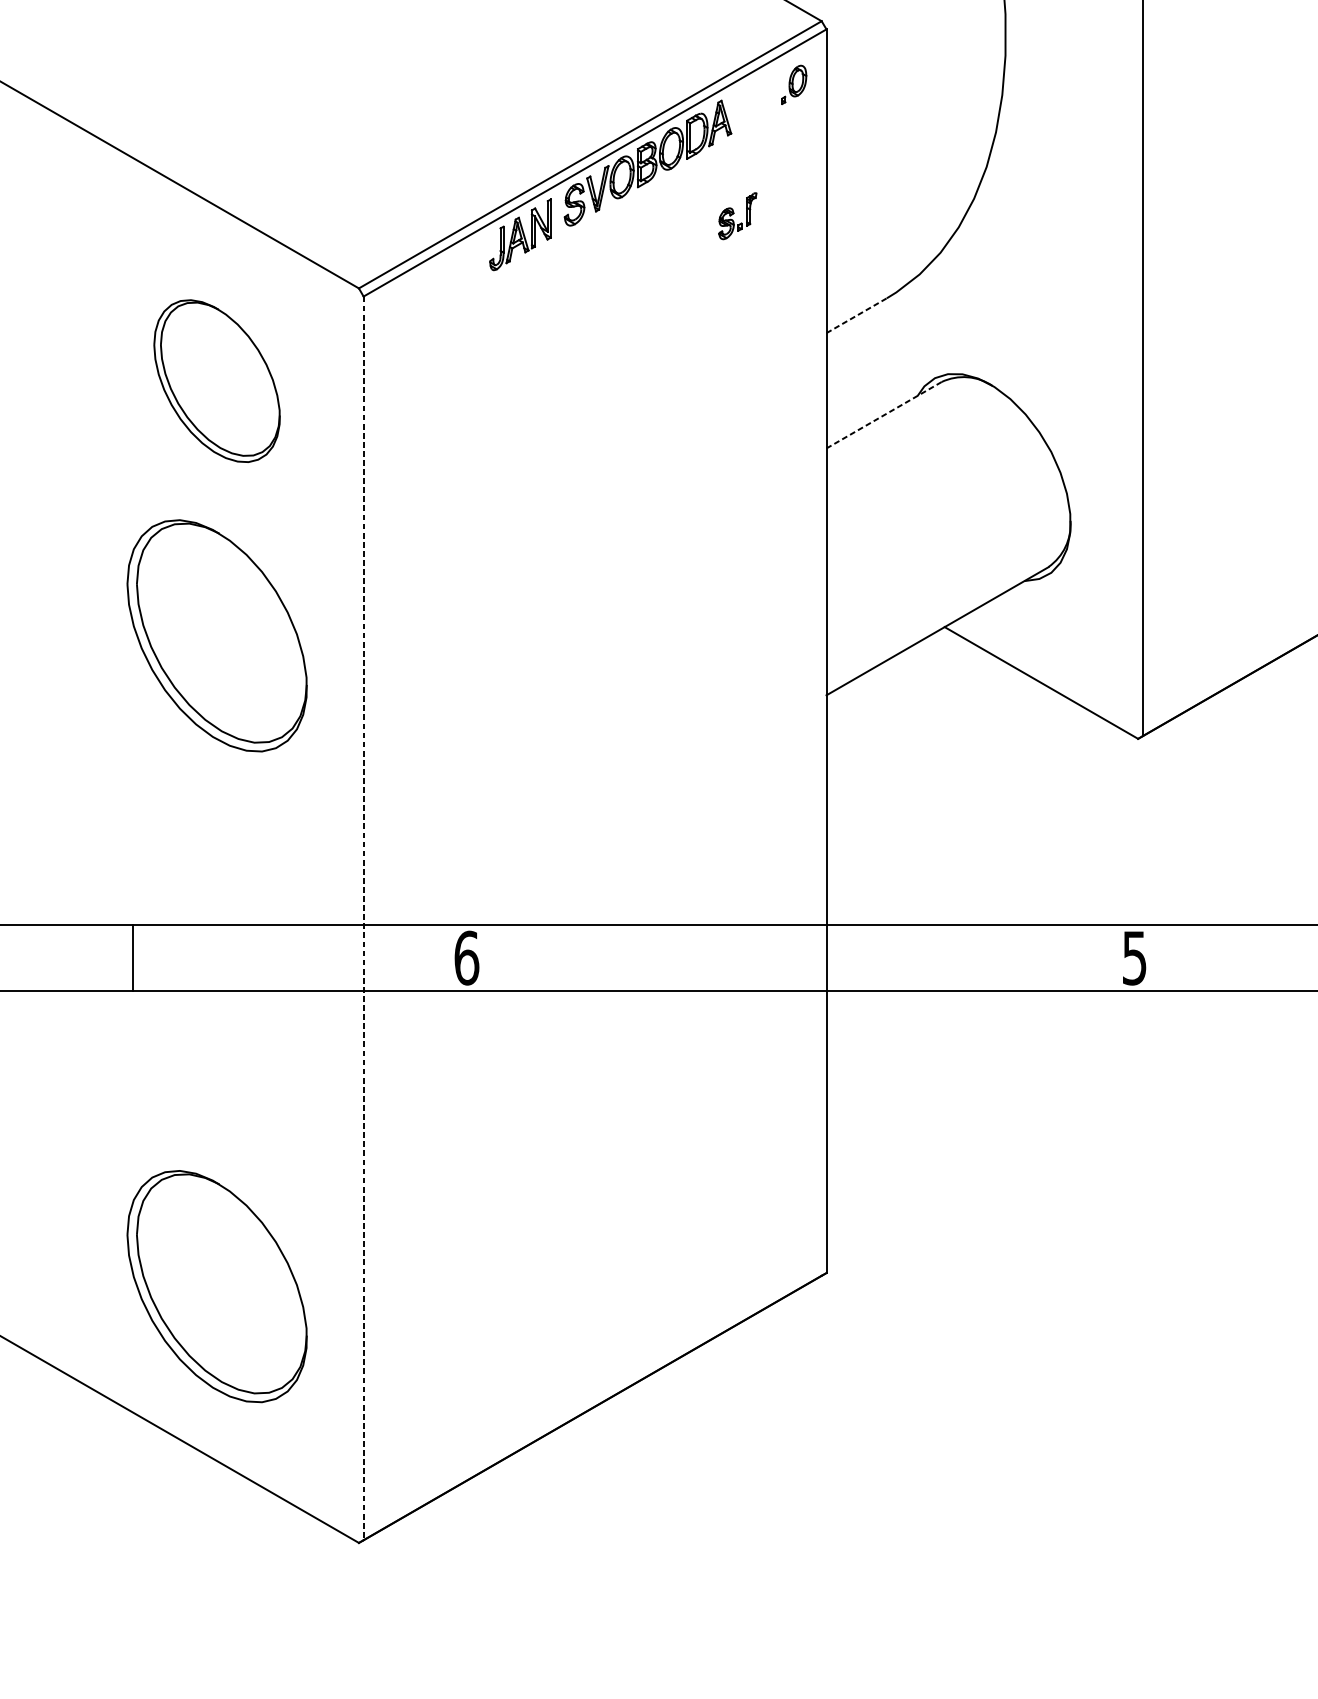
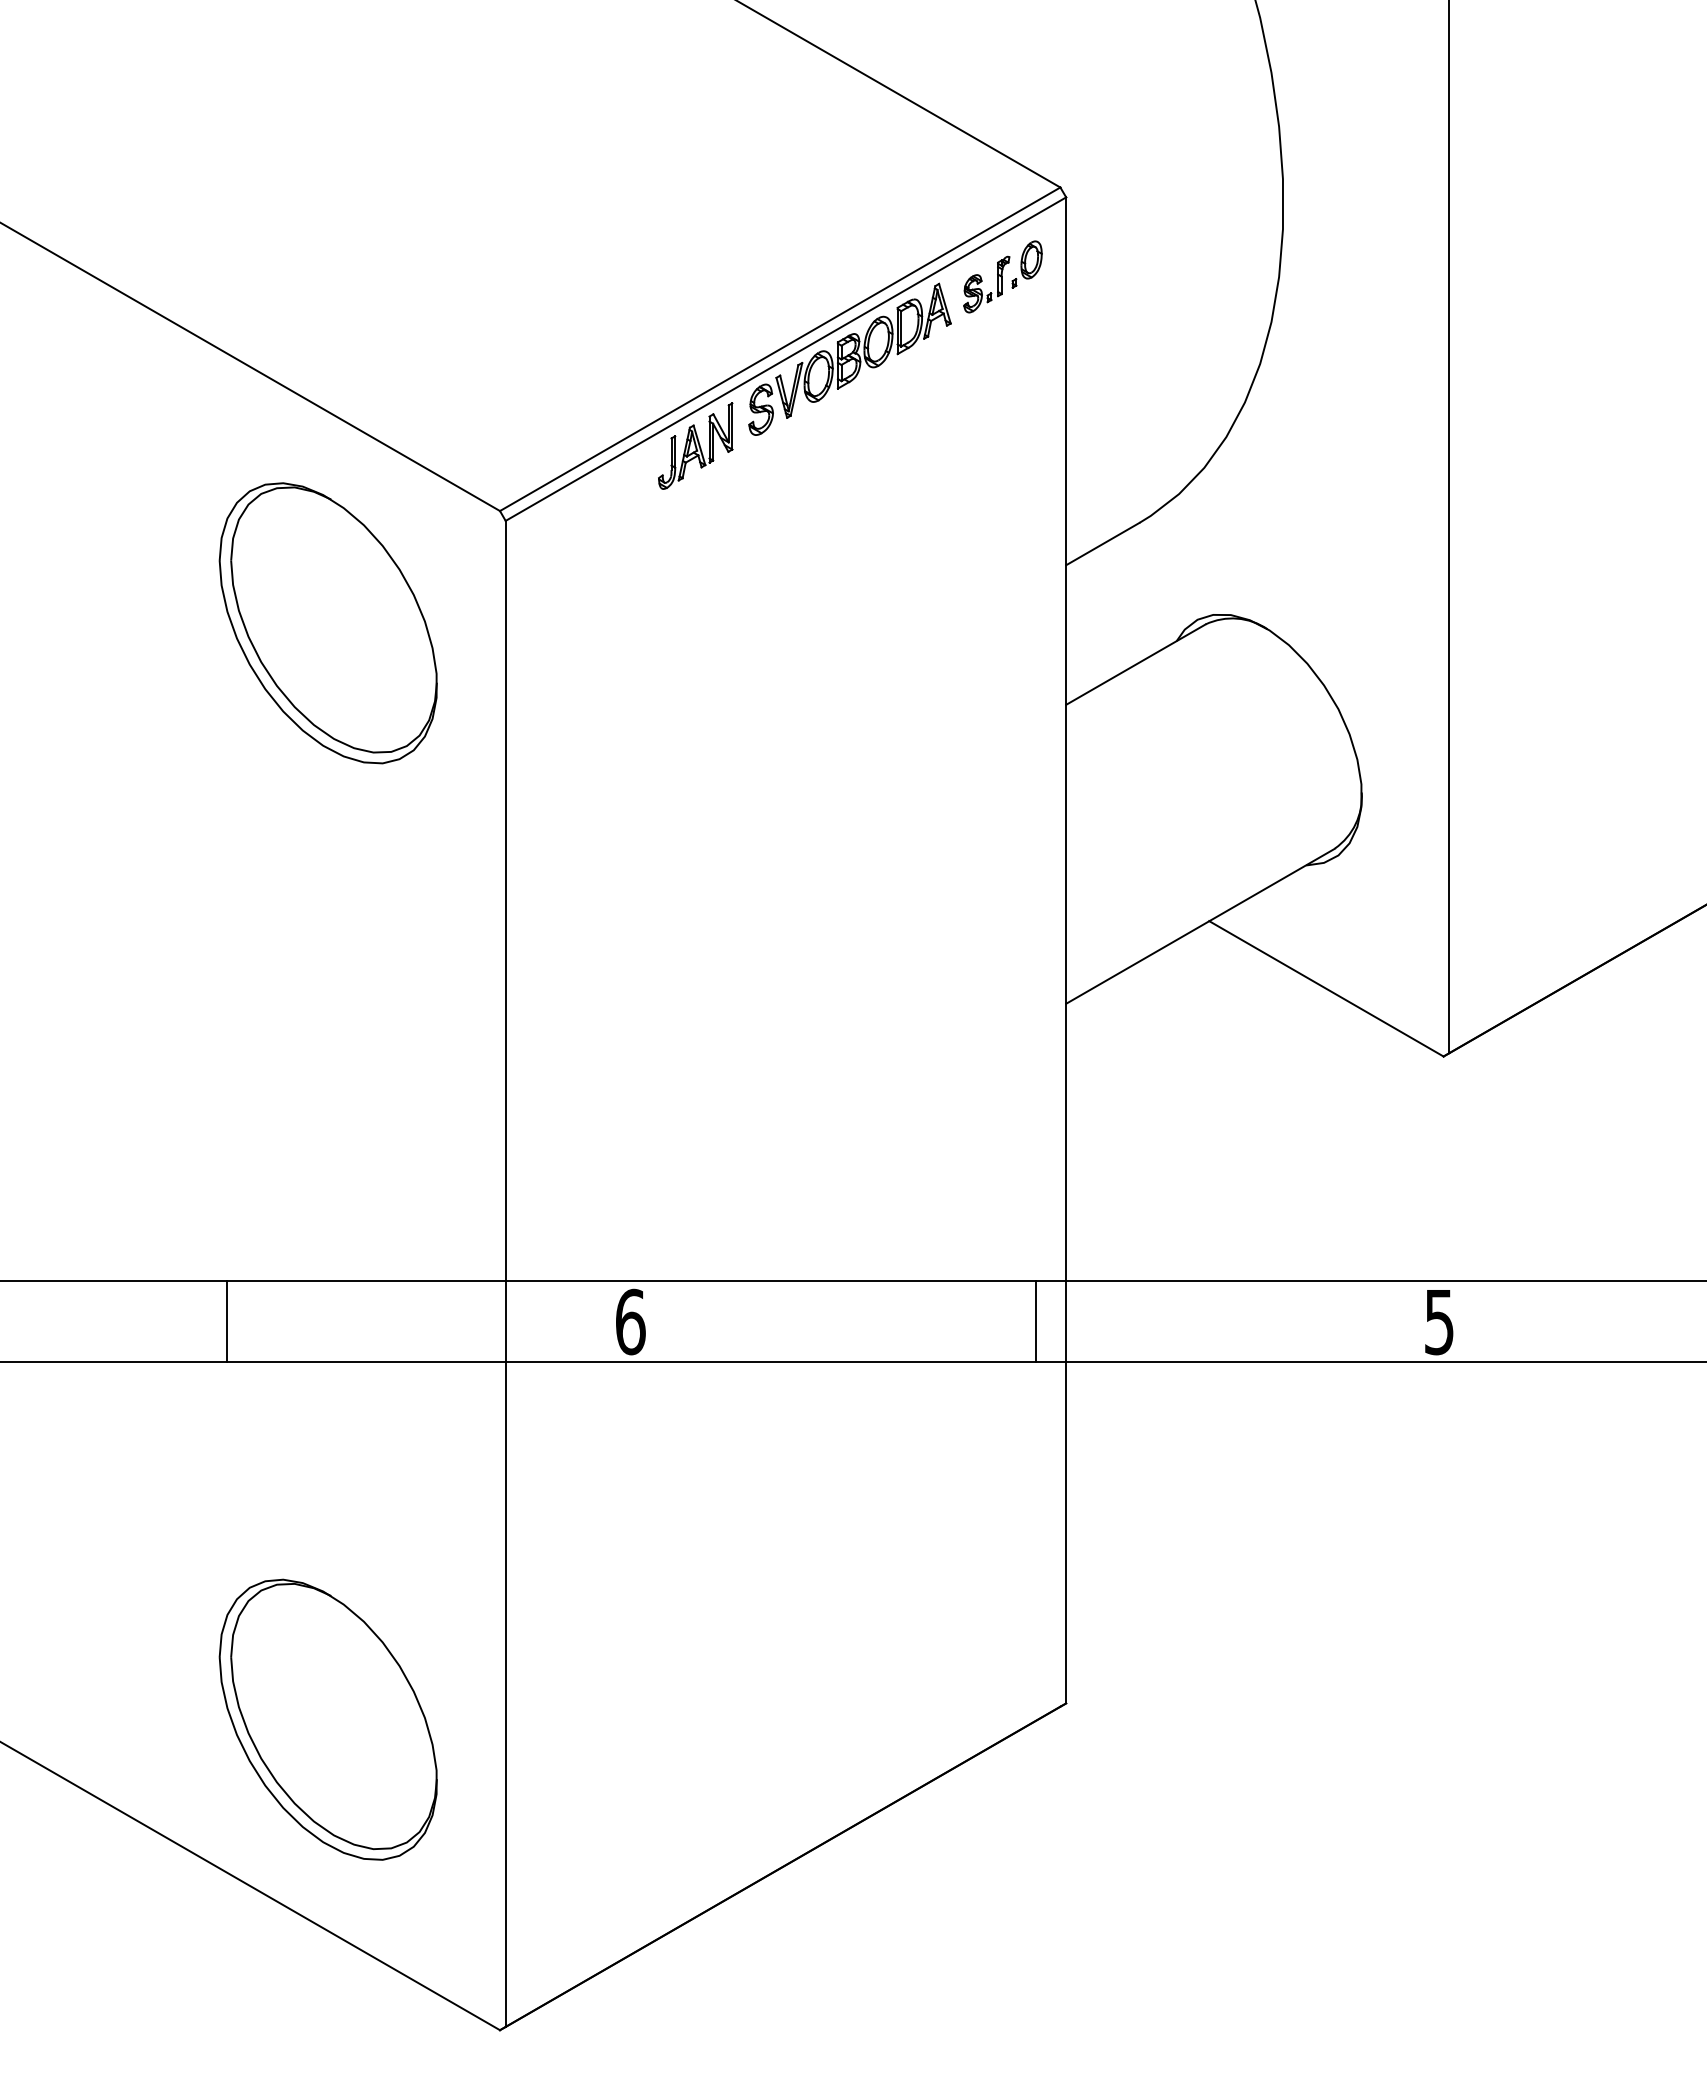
part: (737, 216) -> (986, 284), moved
line: (857, 315) -> (1103, 543), dashed -> solid
part: (216, 381) -> (327, 623), size x1.43
line: (883, 415) -> (1135, 664), dashed -> solid
part: (216, 635) -> (327, 931), removed
line: (363, 918) -> (505, 1274), dashed -> solid
line: (801, 957) -> (1035, 1321), added

